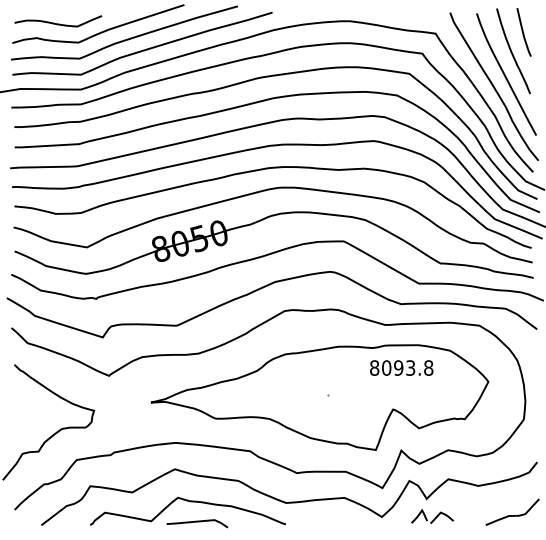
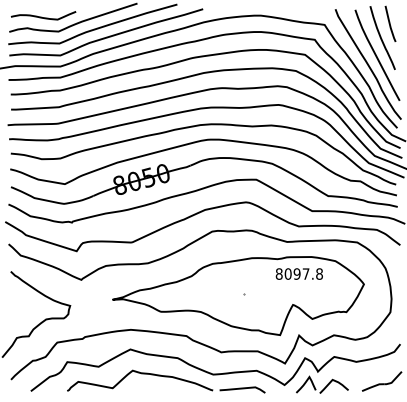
text: (410, 367) -> (305, 273), 8093.8 -> 8097.8
part: (432, 516) -> (322, 384), size x1.67
curve: (197, 522) -> (242, 389), moved

